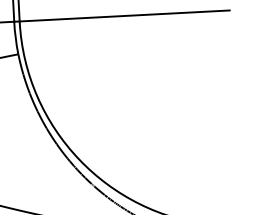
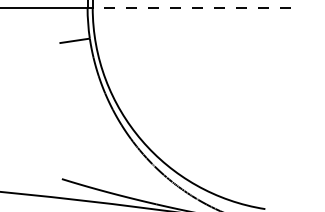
line: (124, 15) -> (191, 7), solid -> dashed

